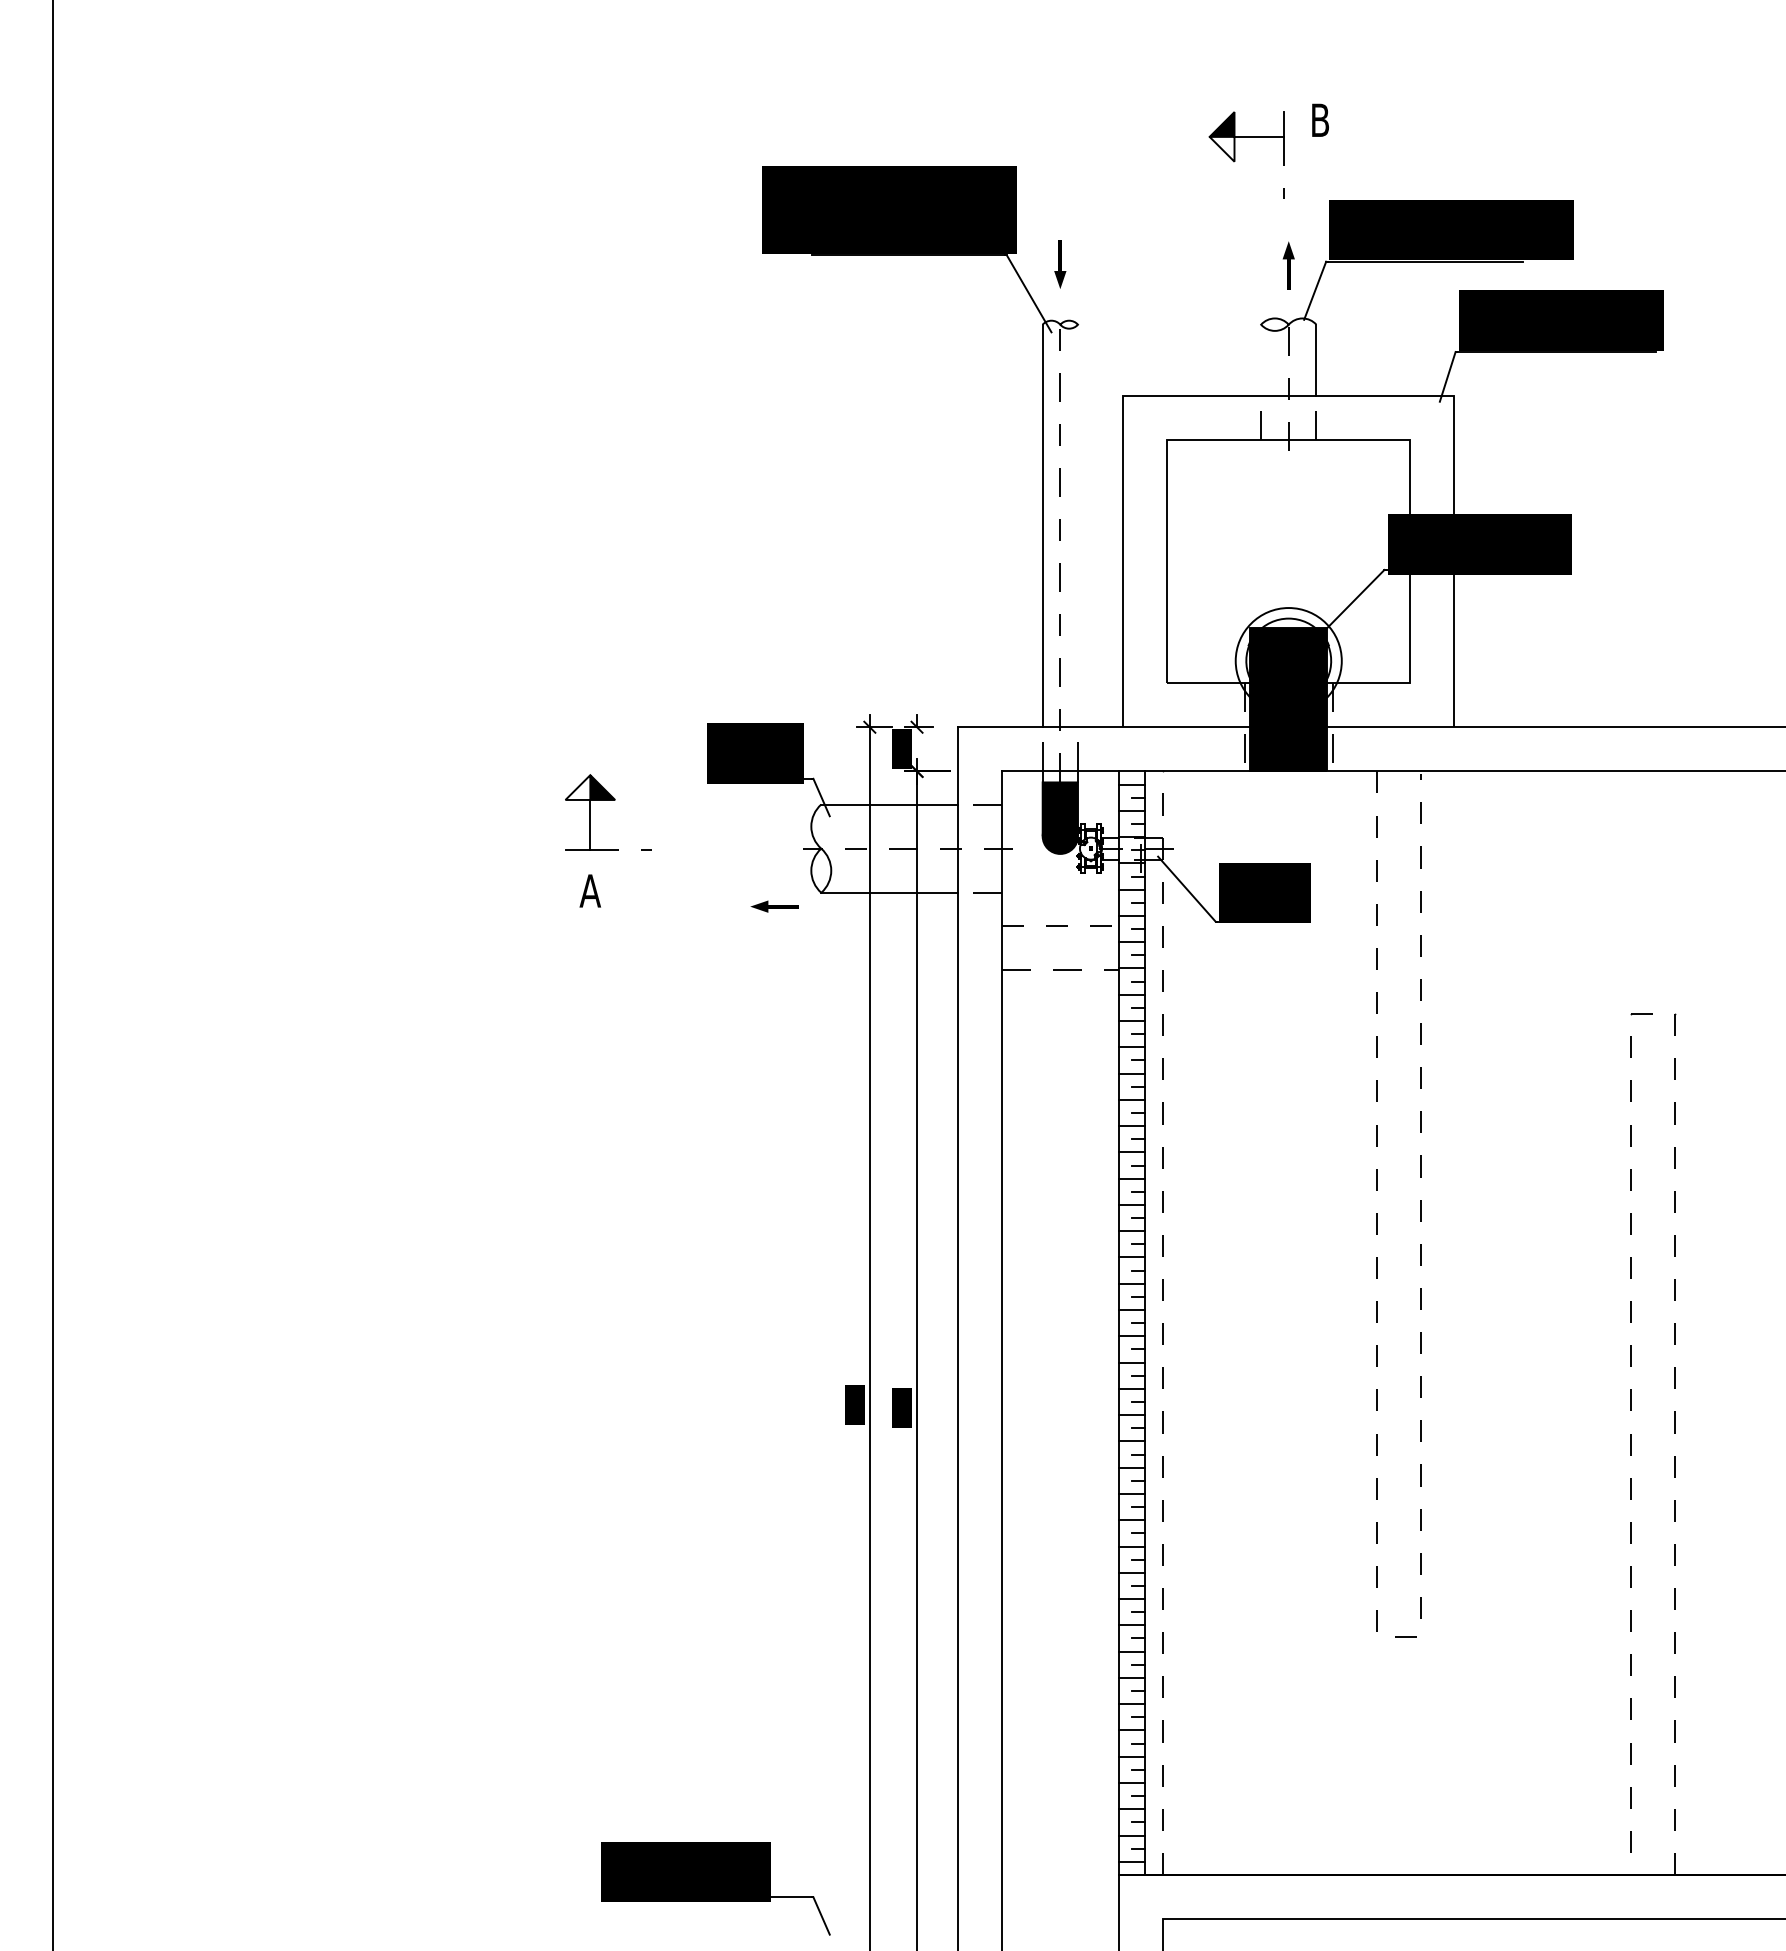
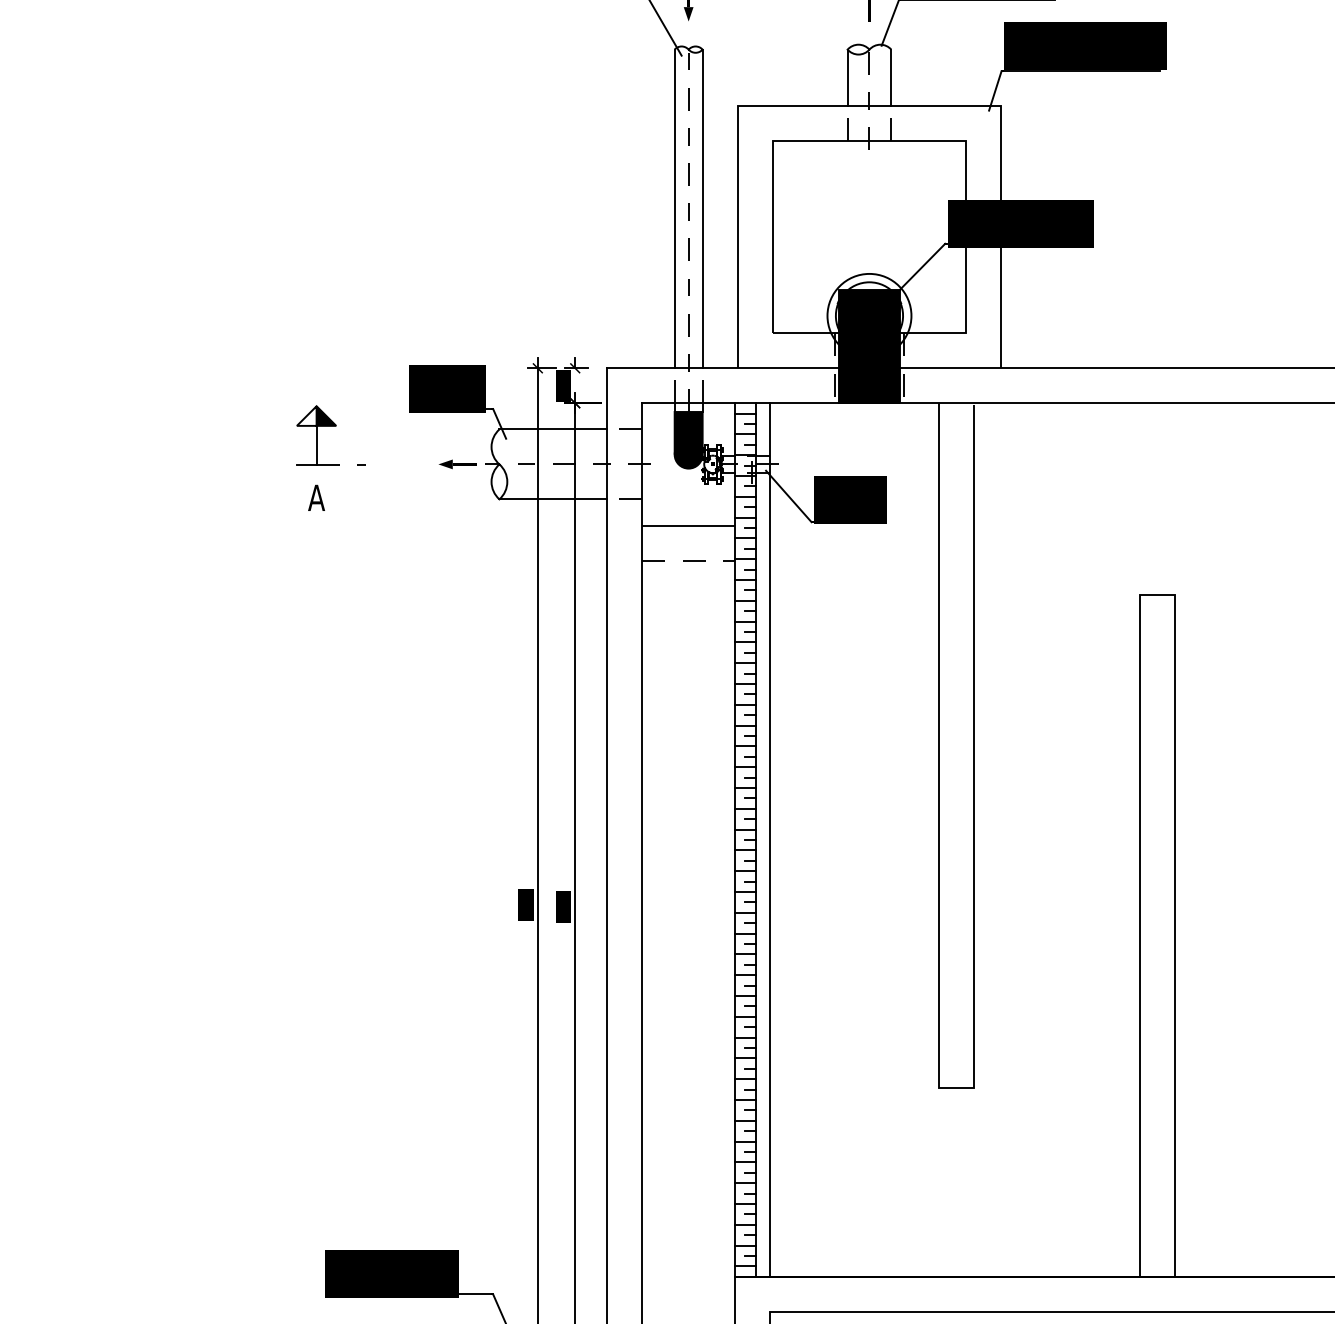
line: (1261, 360) -> (847, 77), added
line: (1077, 525) -> (702, 208), added
part: (774, 906) -> (457, 464), moved
line: (1060, 925) -> (688, 525), dashed -> solid
line: (1652, 1014) -> (1157, 595), dashed -> solid
line: (1162, 1323) -> (769, 840), dashed -> solid
line: (1397, 1636) -> (955, 1088), dashed -> solid

